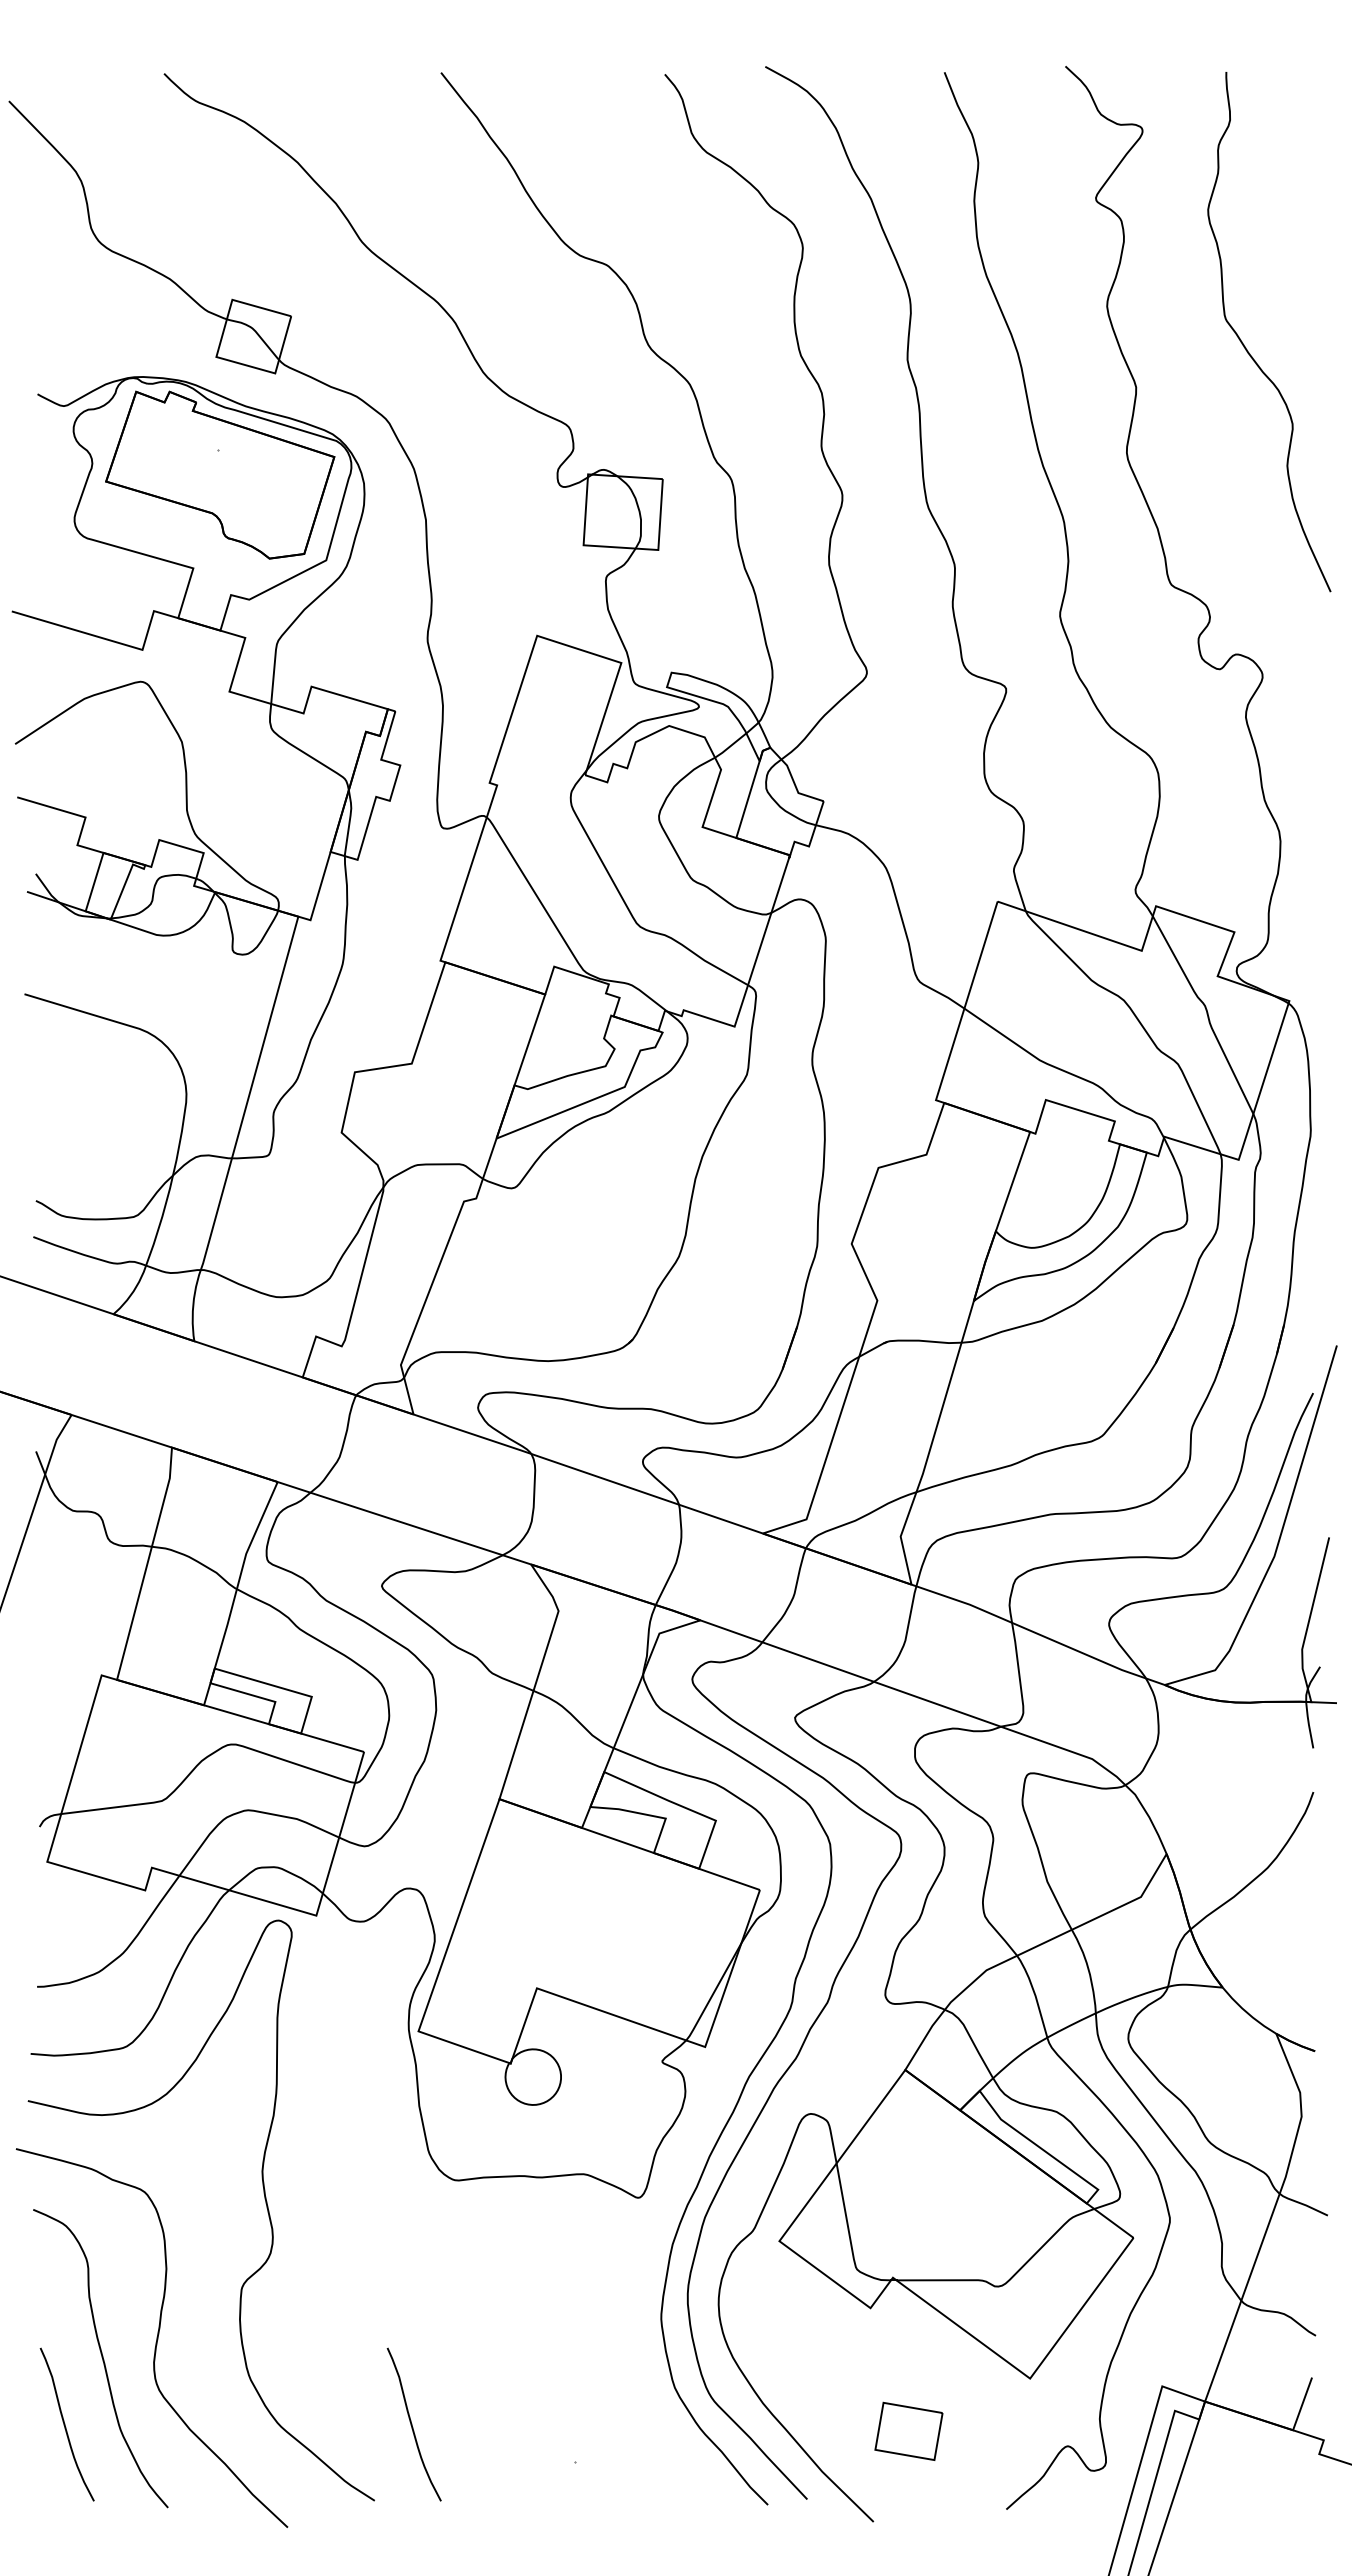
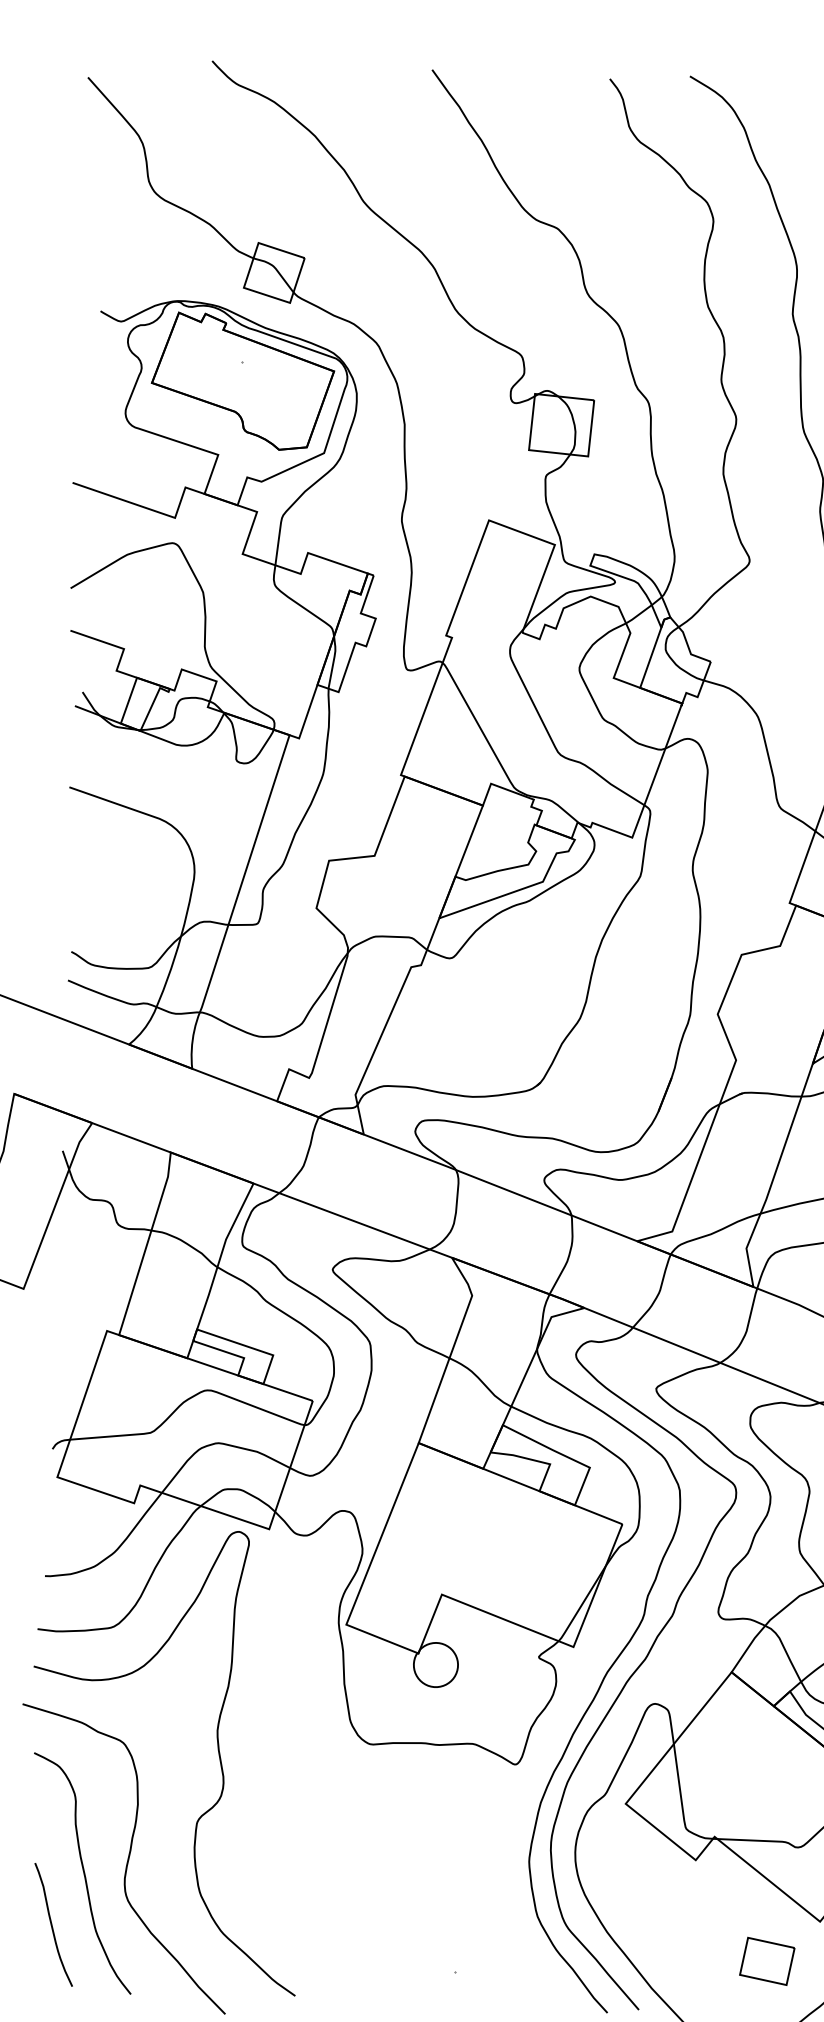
curve: (412, 2424) -> (327, 1936), removed
part: (908, 2430) -> (766, 1960), moved

